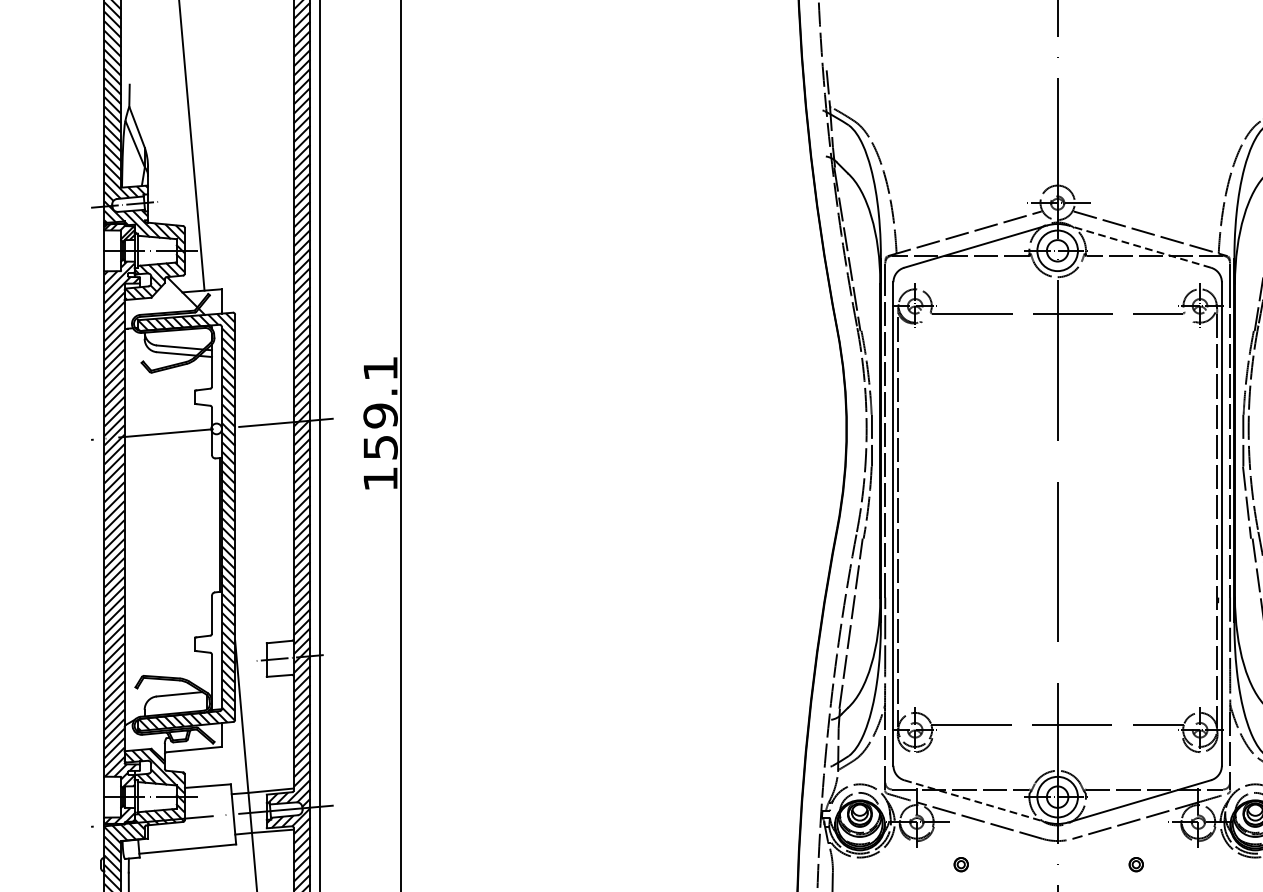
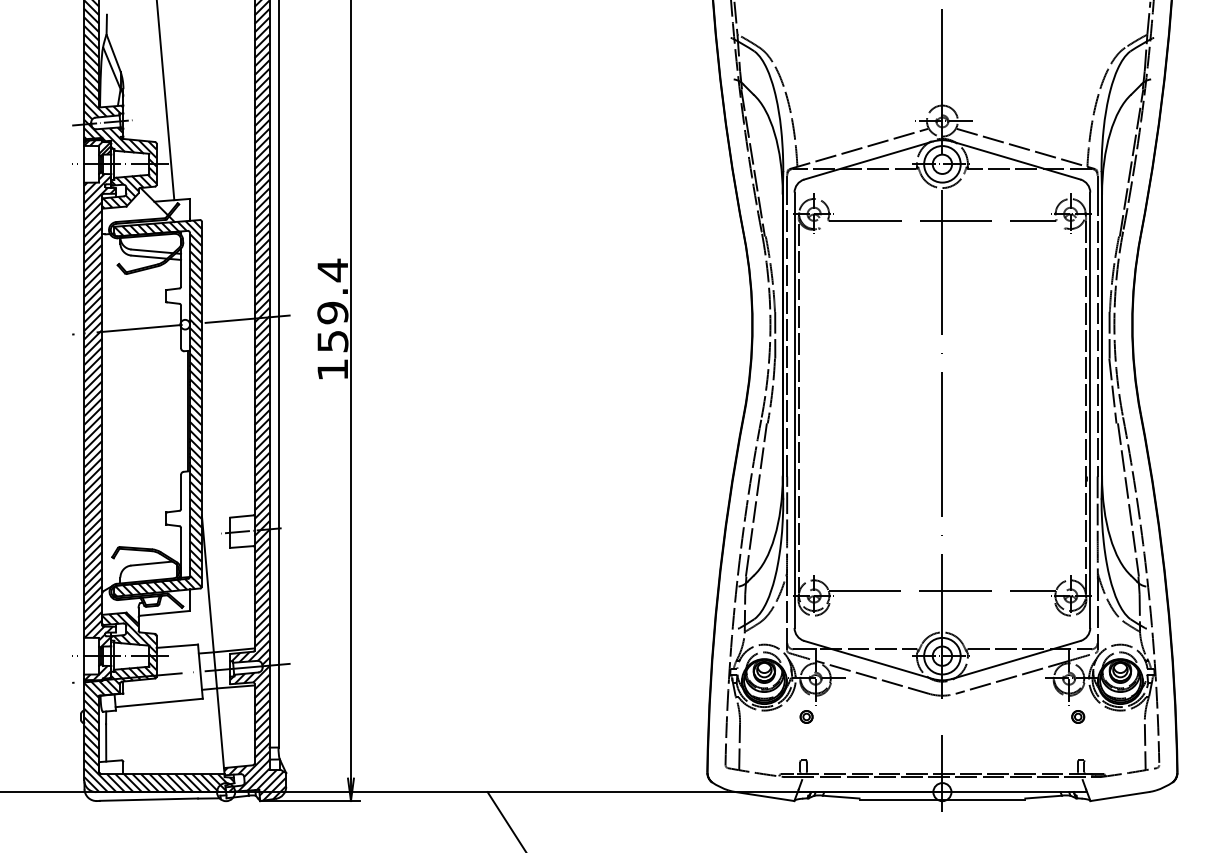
line: (1139, 246) -> (1016, 160), dashed -> solid
text: (380, 368) -> (332, 270), 159.1 -> 159.4
line: (975, 800) -> (868, 659), dashed -> solid
part: (961, 864) -> (806, 716), moved
part: (1136, 864) -> (1078, 716), moved

